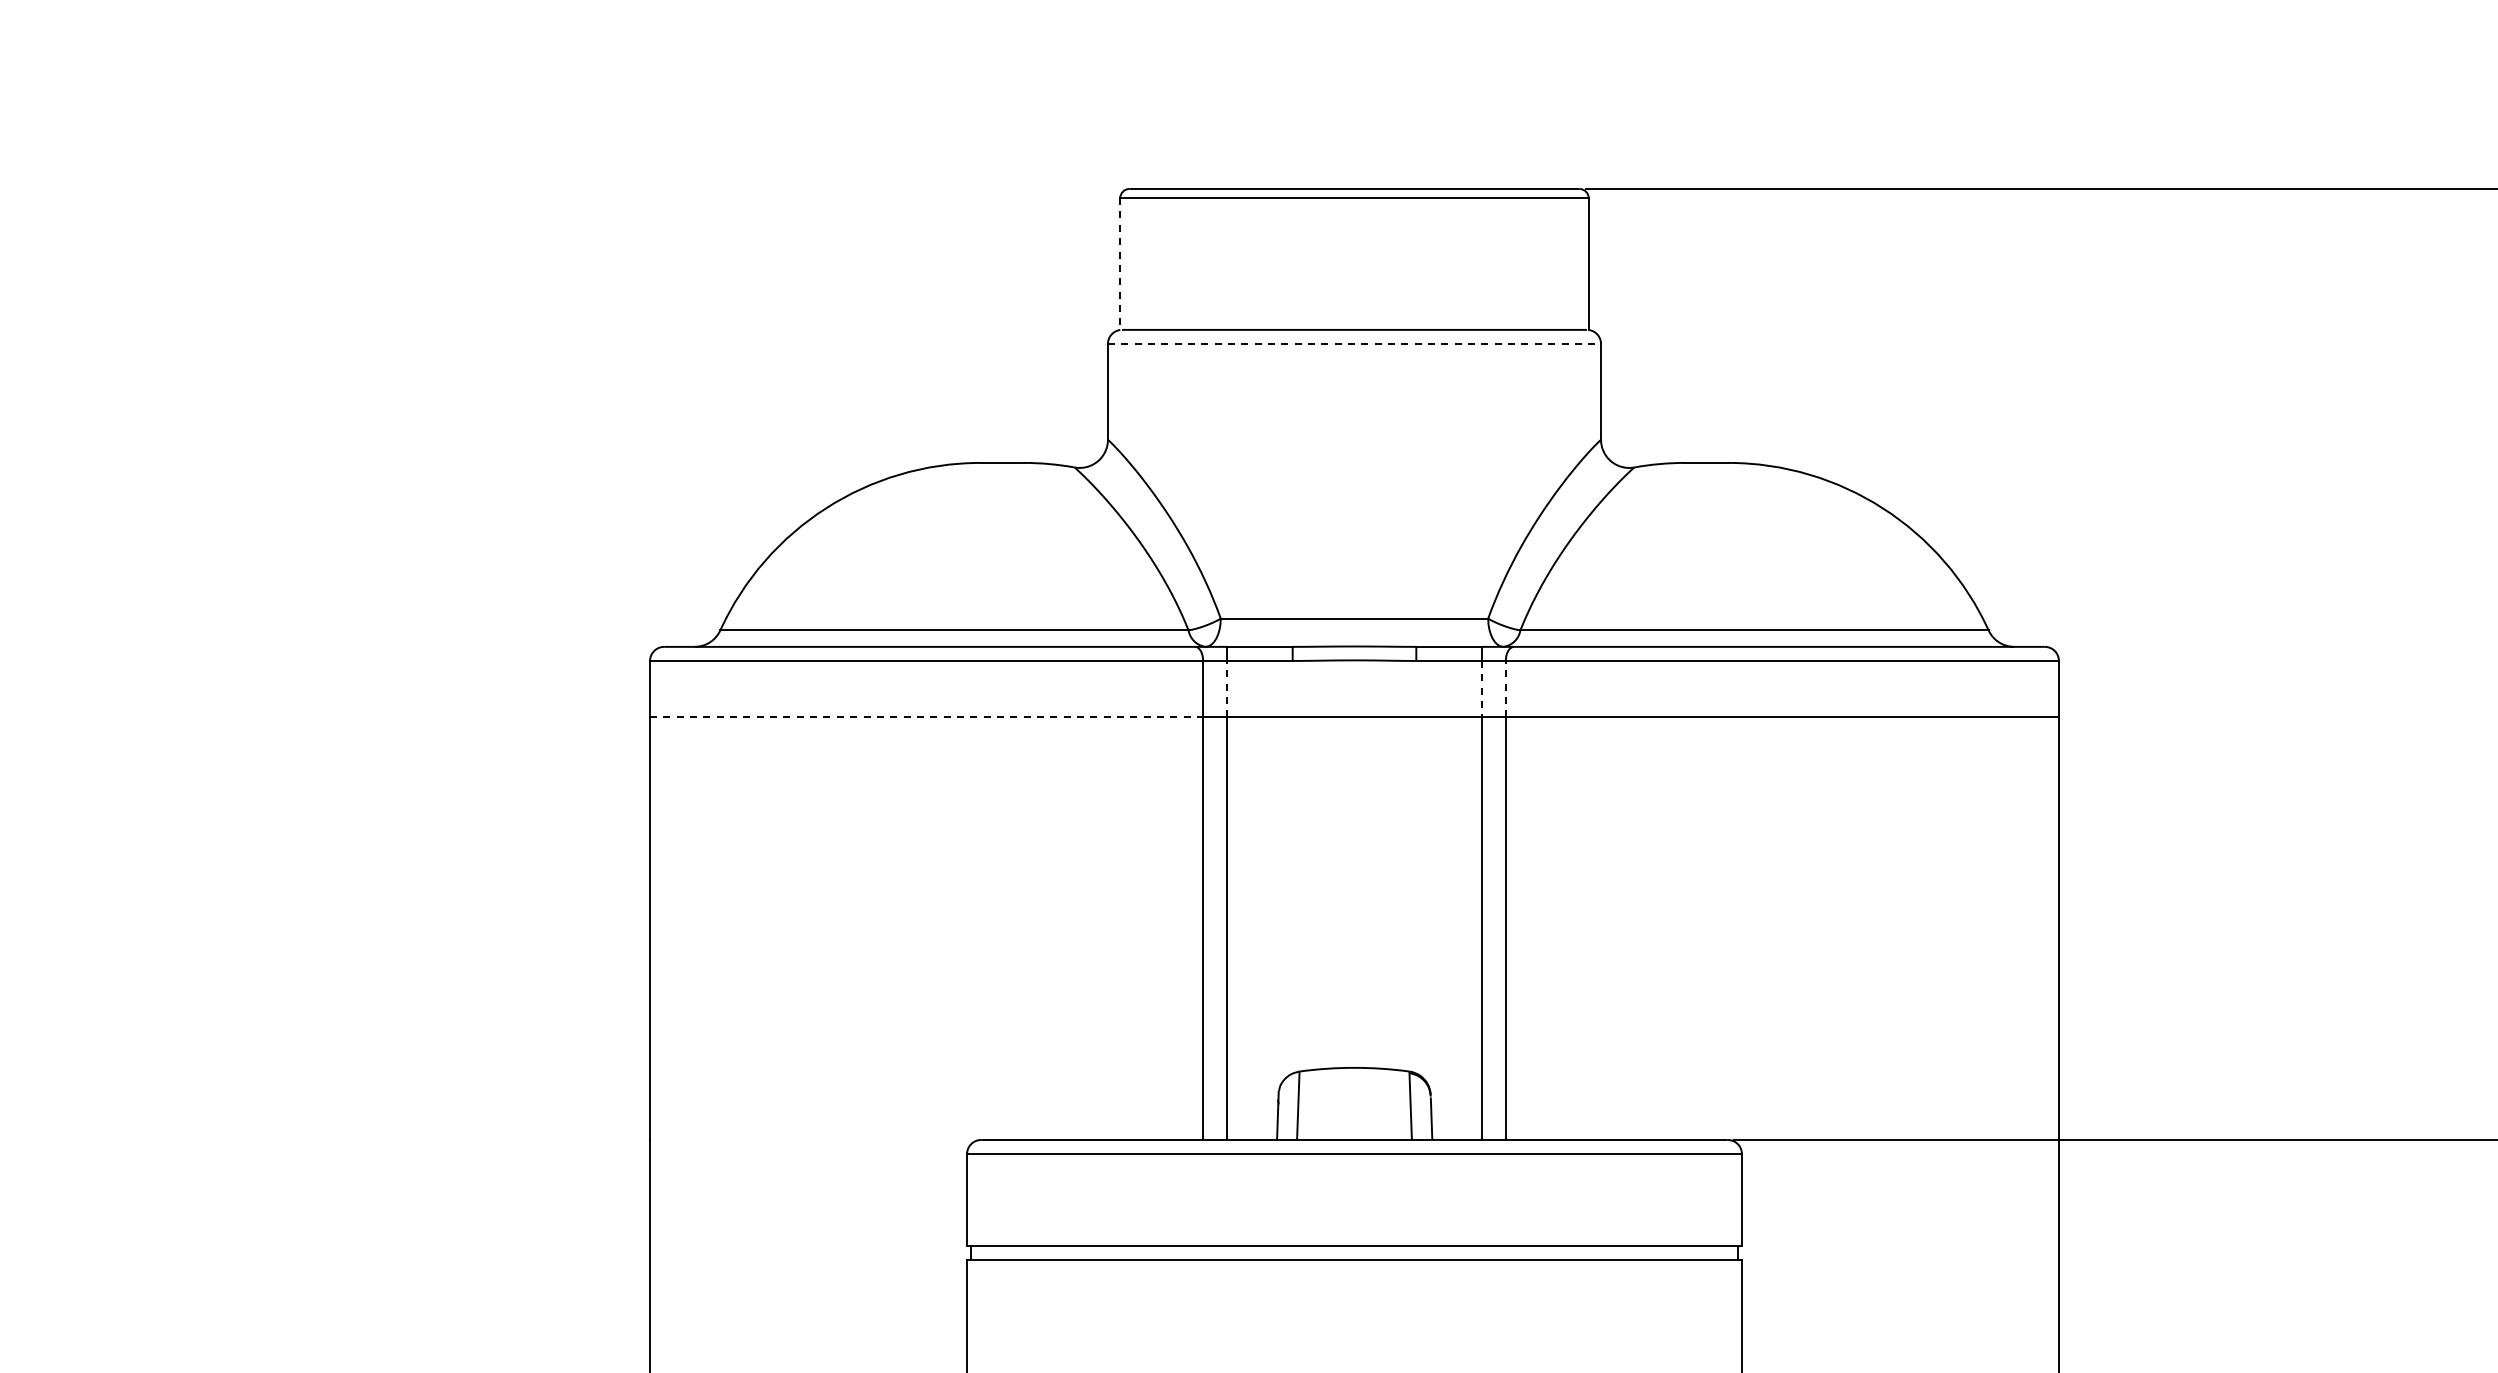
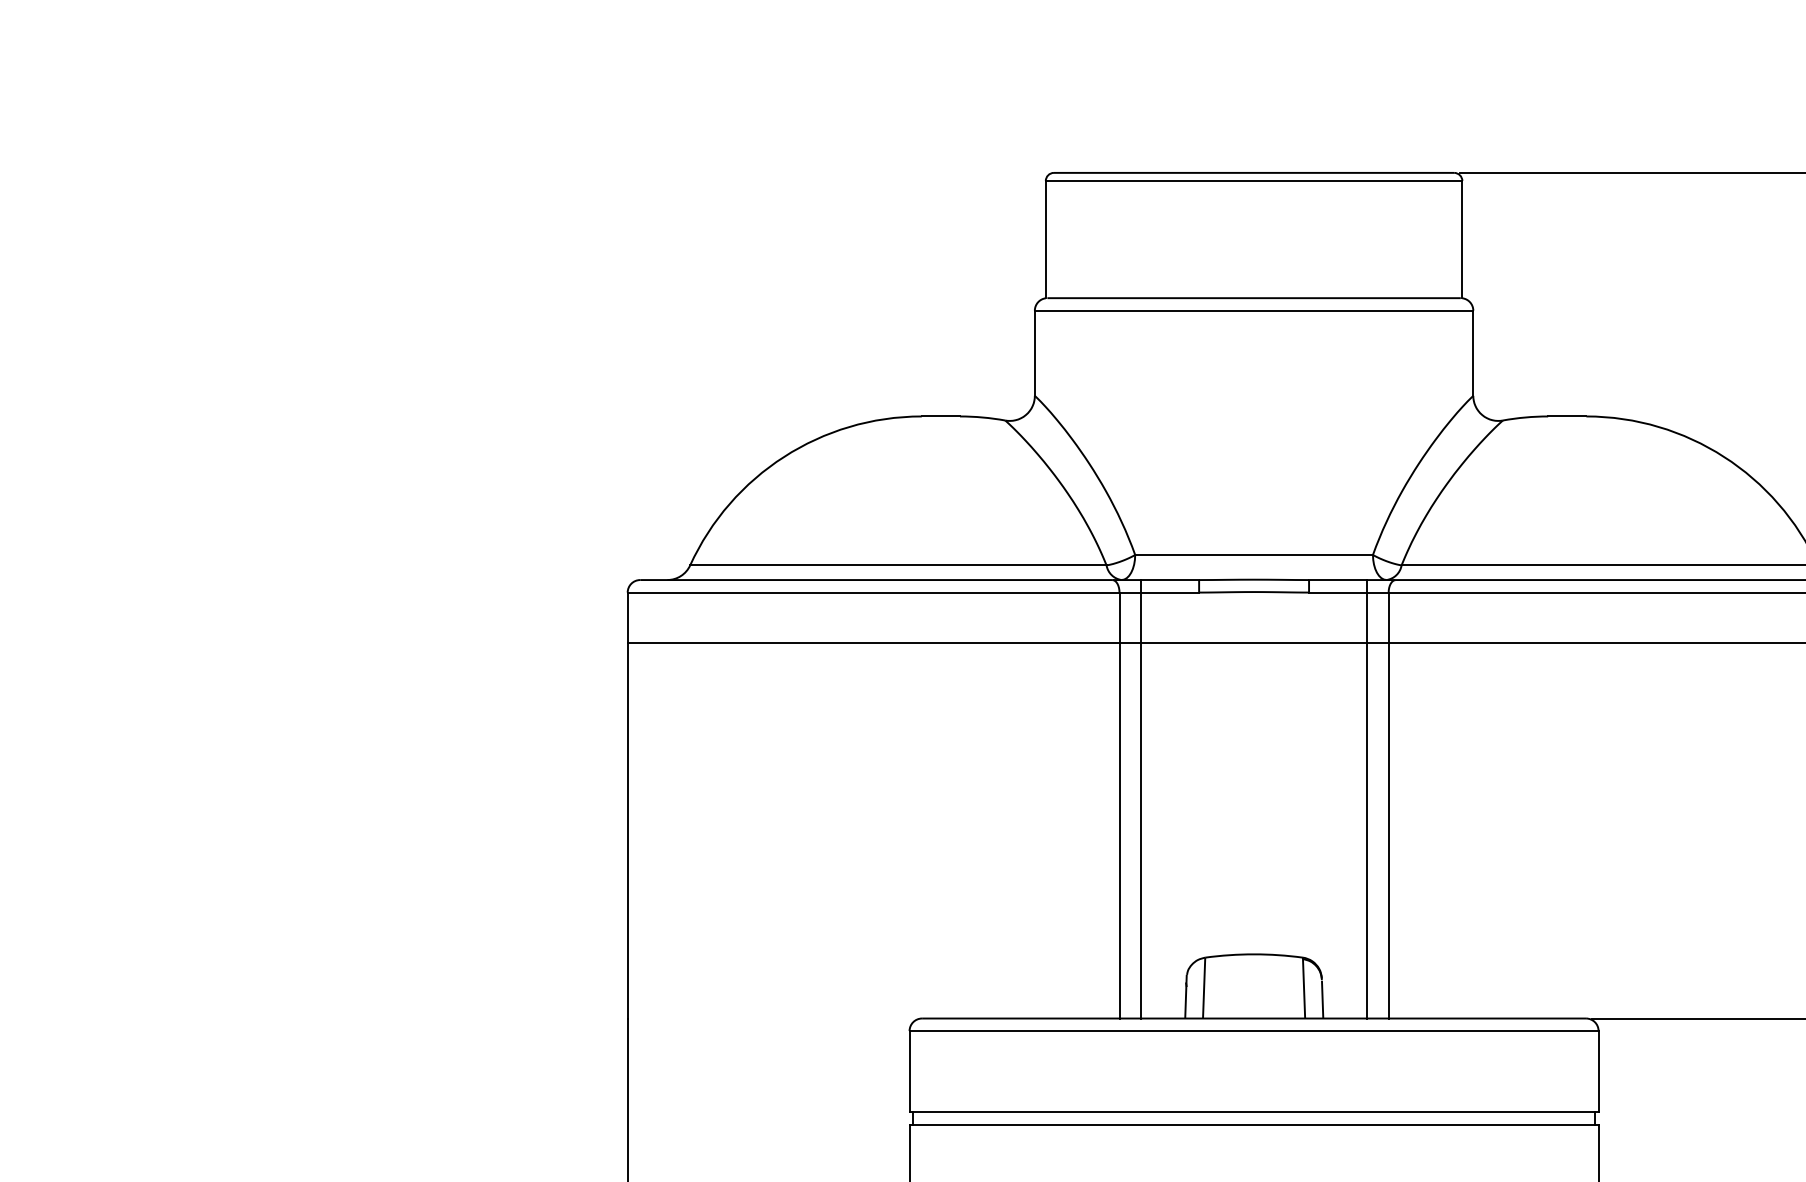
line: (1120, 264) -> (1046, 240), dashed -> solid
line: (1354, 343) -> (1254, 310), dashed -> solid
line: (1227, 688) -> (1141, 617), dashed -> solid
line: (1505, 688) -> (1388, 617), dashed -> solid
line: (1481, 689) -> (1367, 617), dashed -> solid
line: (926, 717) -> (873, 642), dashed -> solid

